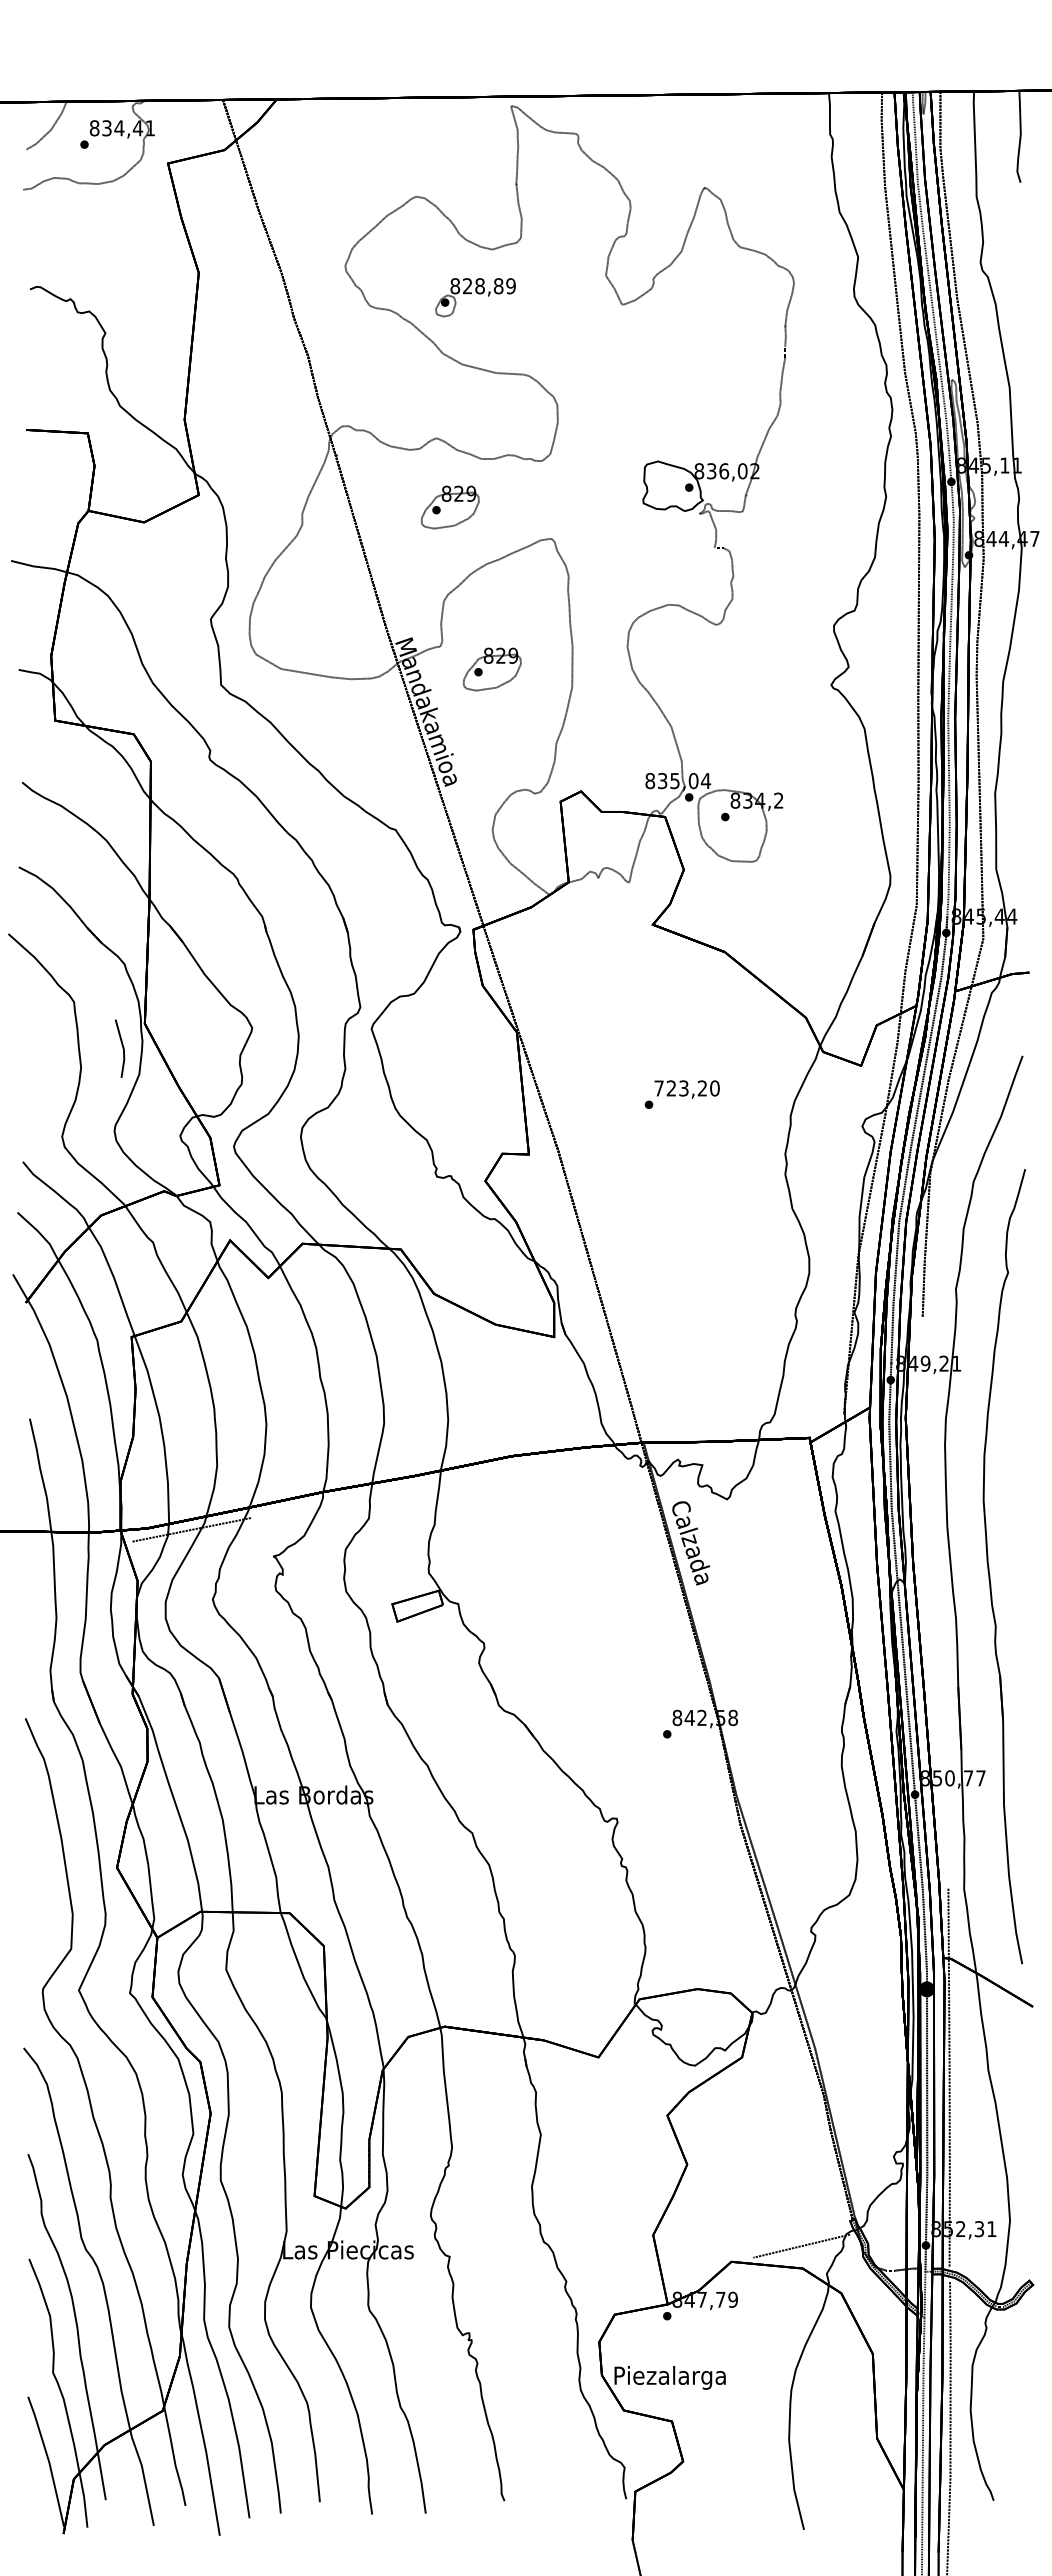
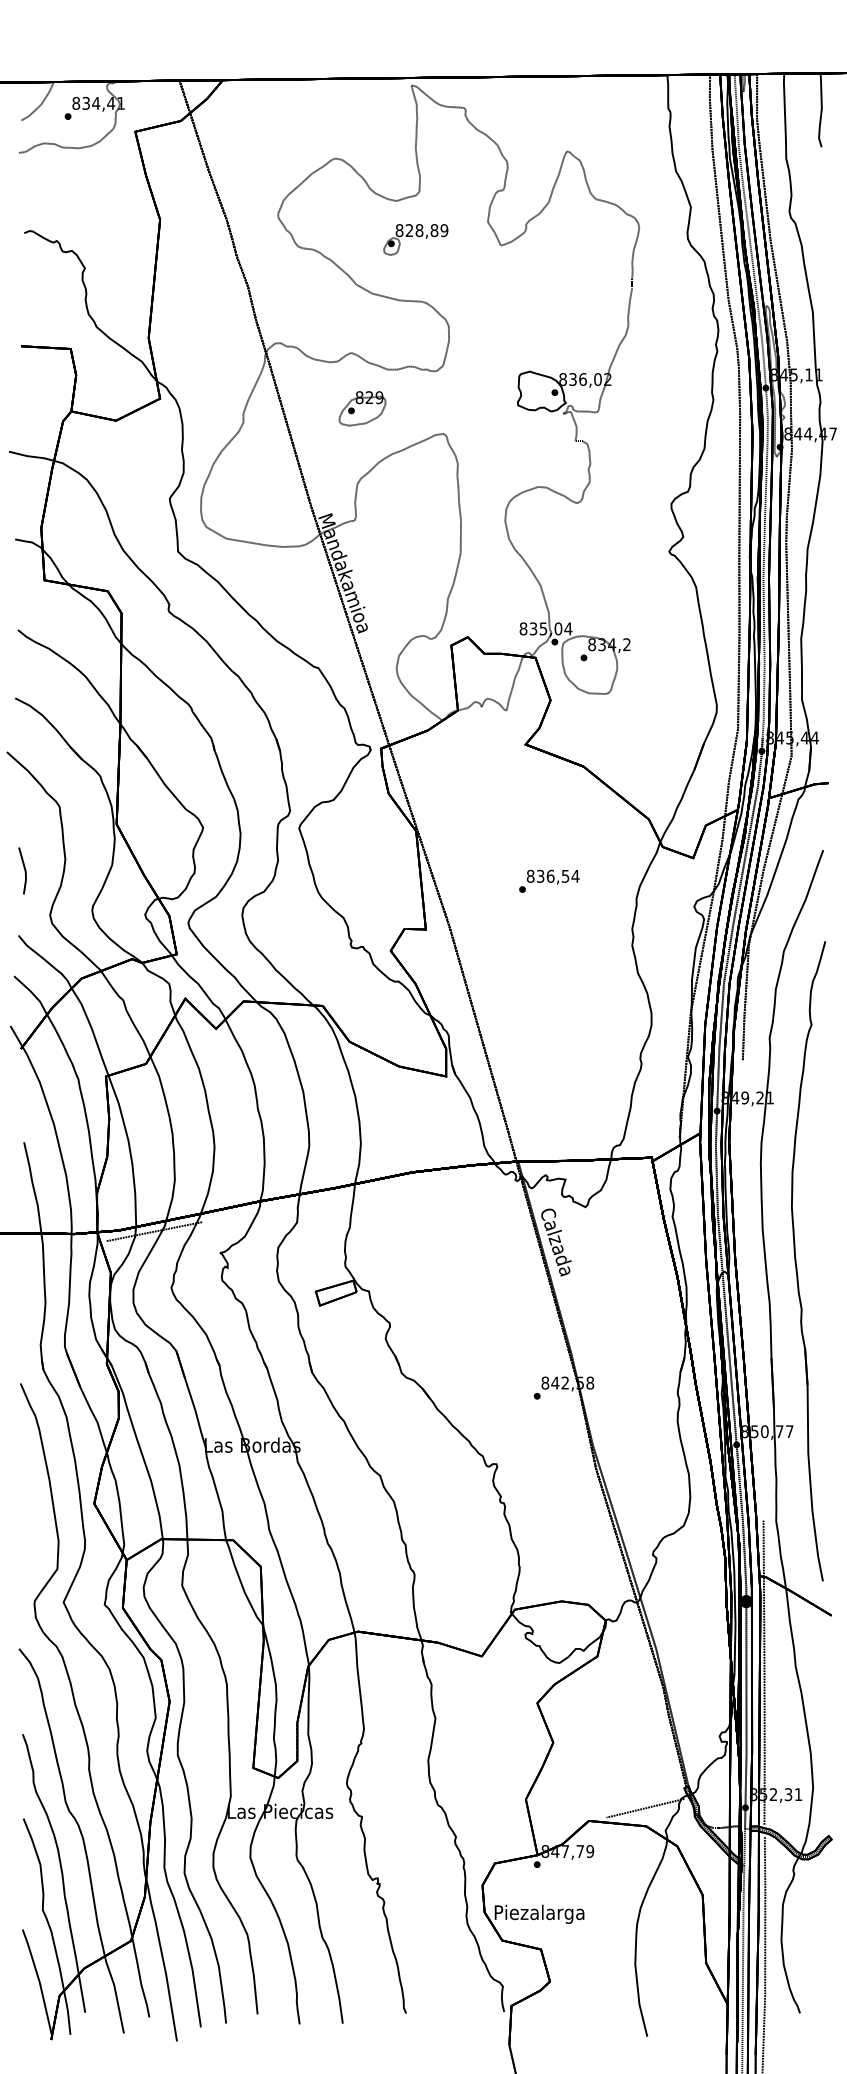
part: (475, 297) -> (415, 239), moved
part: (491, 669) -> (395, 539), removed
line: (122, 1048) -> (24, 870), moved
text: (686, 1088) -> (552, 876), 723,20 -> 836,54

